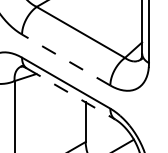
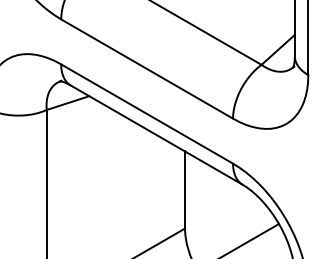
line: (66, 60) -> (147, 69), dashed -> solid
line: (71, 93) -> (157, 134), dashed -> solid

